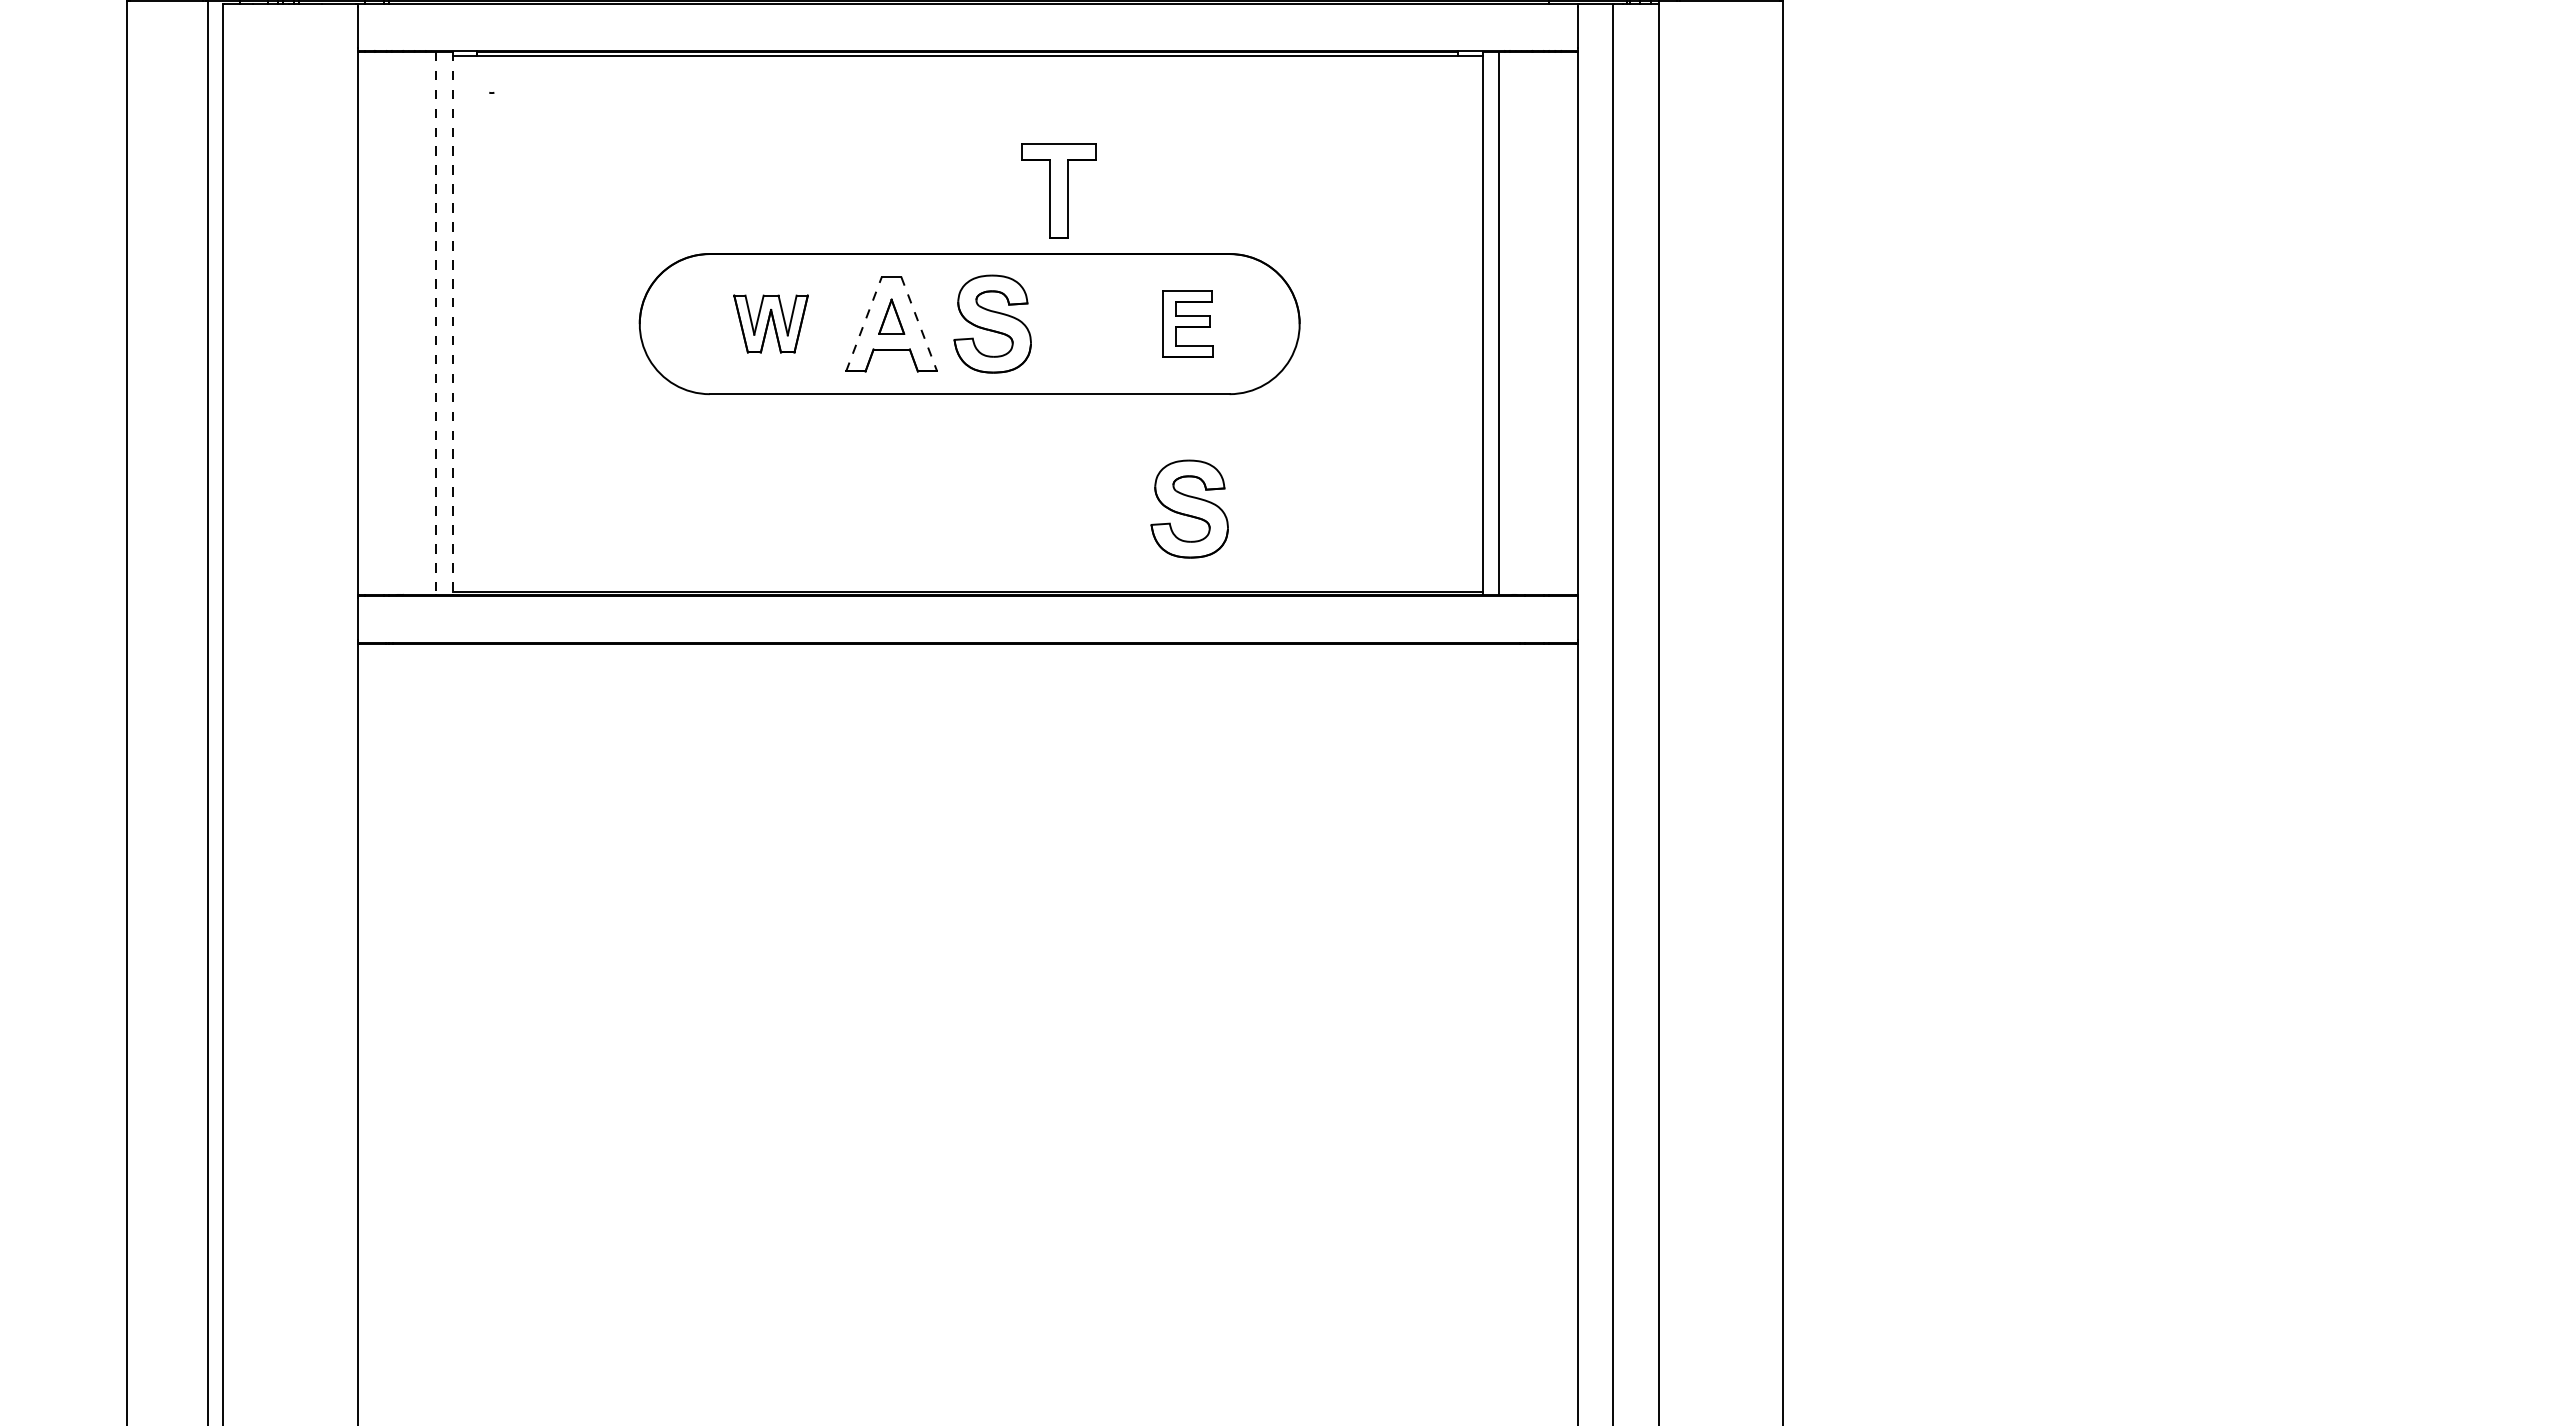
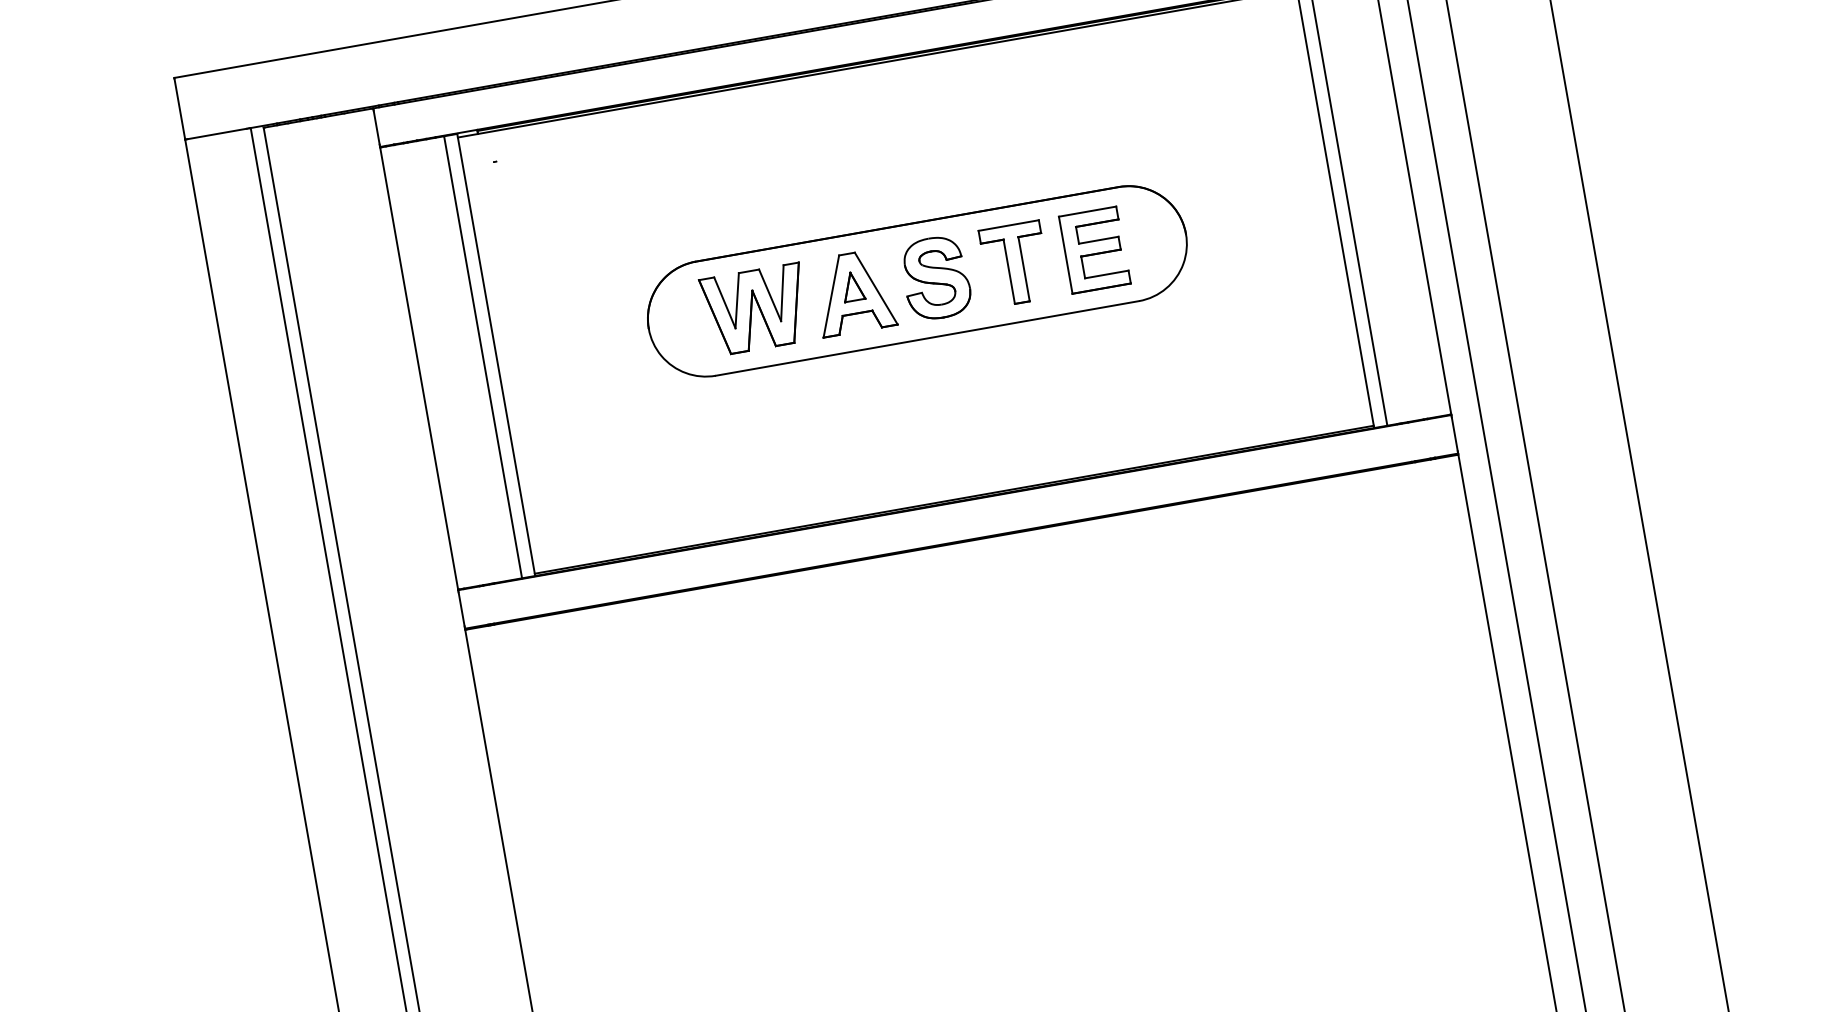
part: (1058, 190) -> (1014, 263), moved
line: (436, 323) -> (483, 357), dashed -> solid
line: (452, 323) -> (496, 355), dashed -> solid
part: (770, 323) -> (755, 309), size x1.67
part: (1187, 323) -> (1094, 249), size x1.43
line: (864, 324) -> (831, 296), dashed -> solid
line: (919, 324) -> (876, 288), dashed -> solid
part: (1189, 508) -> (1122, 399), removed

